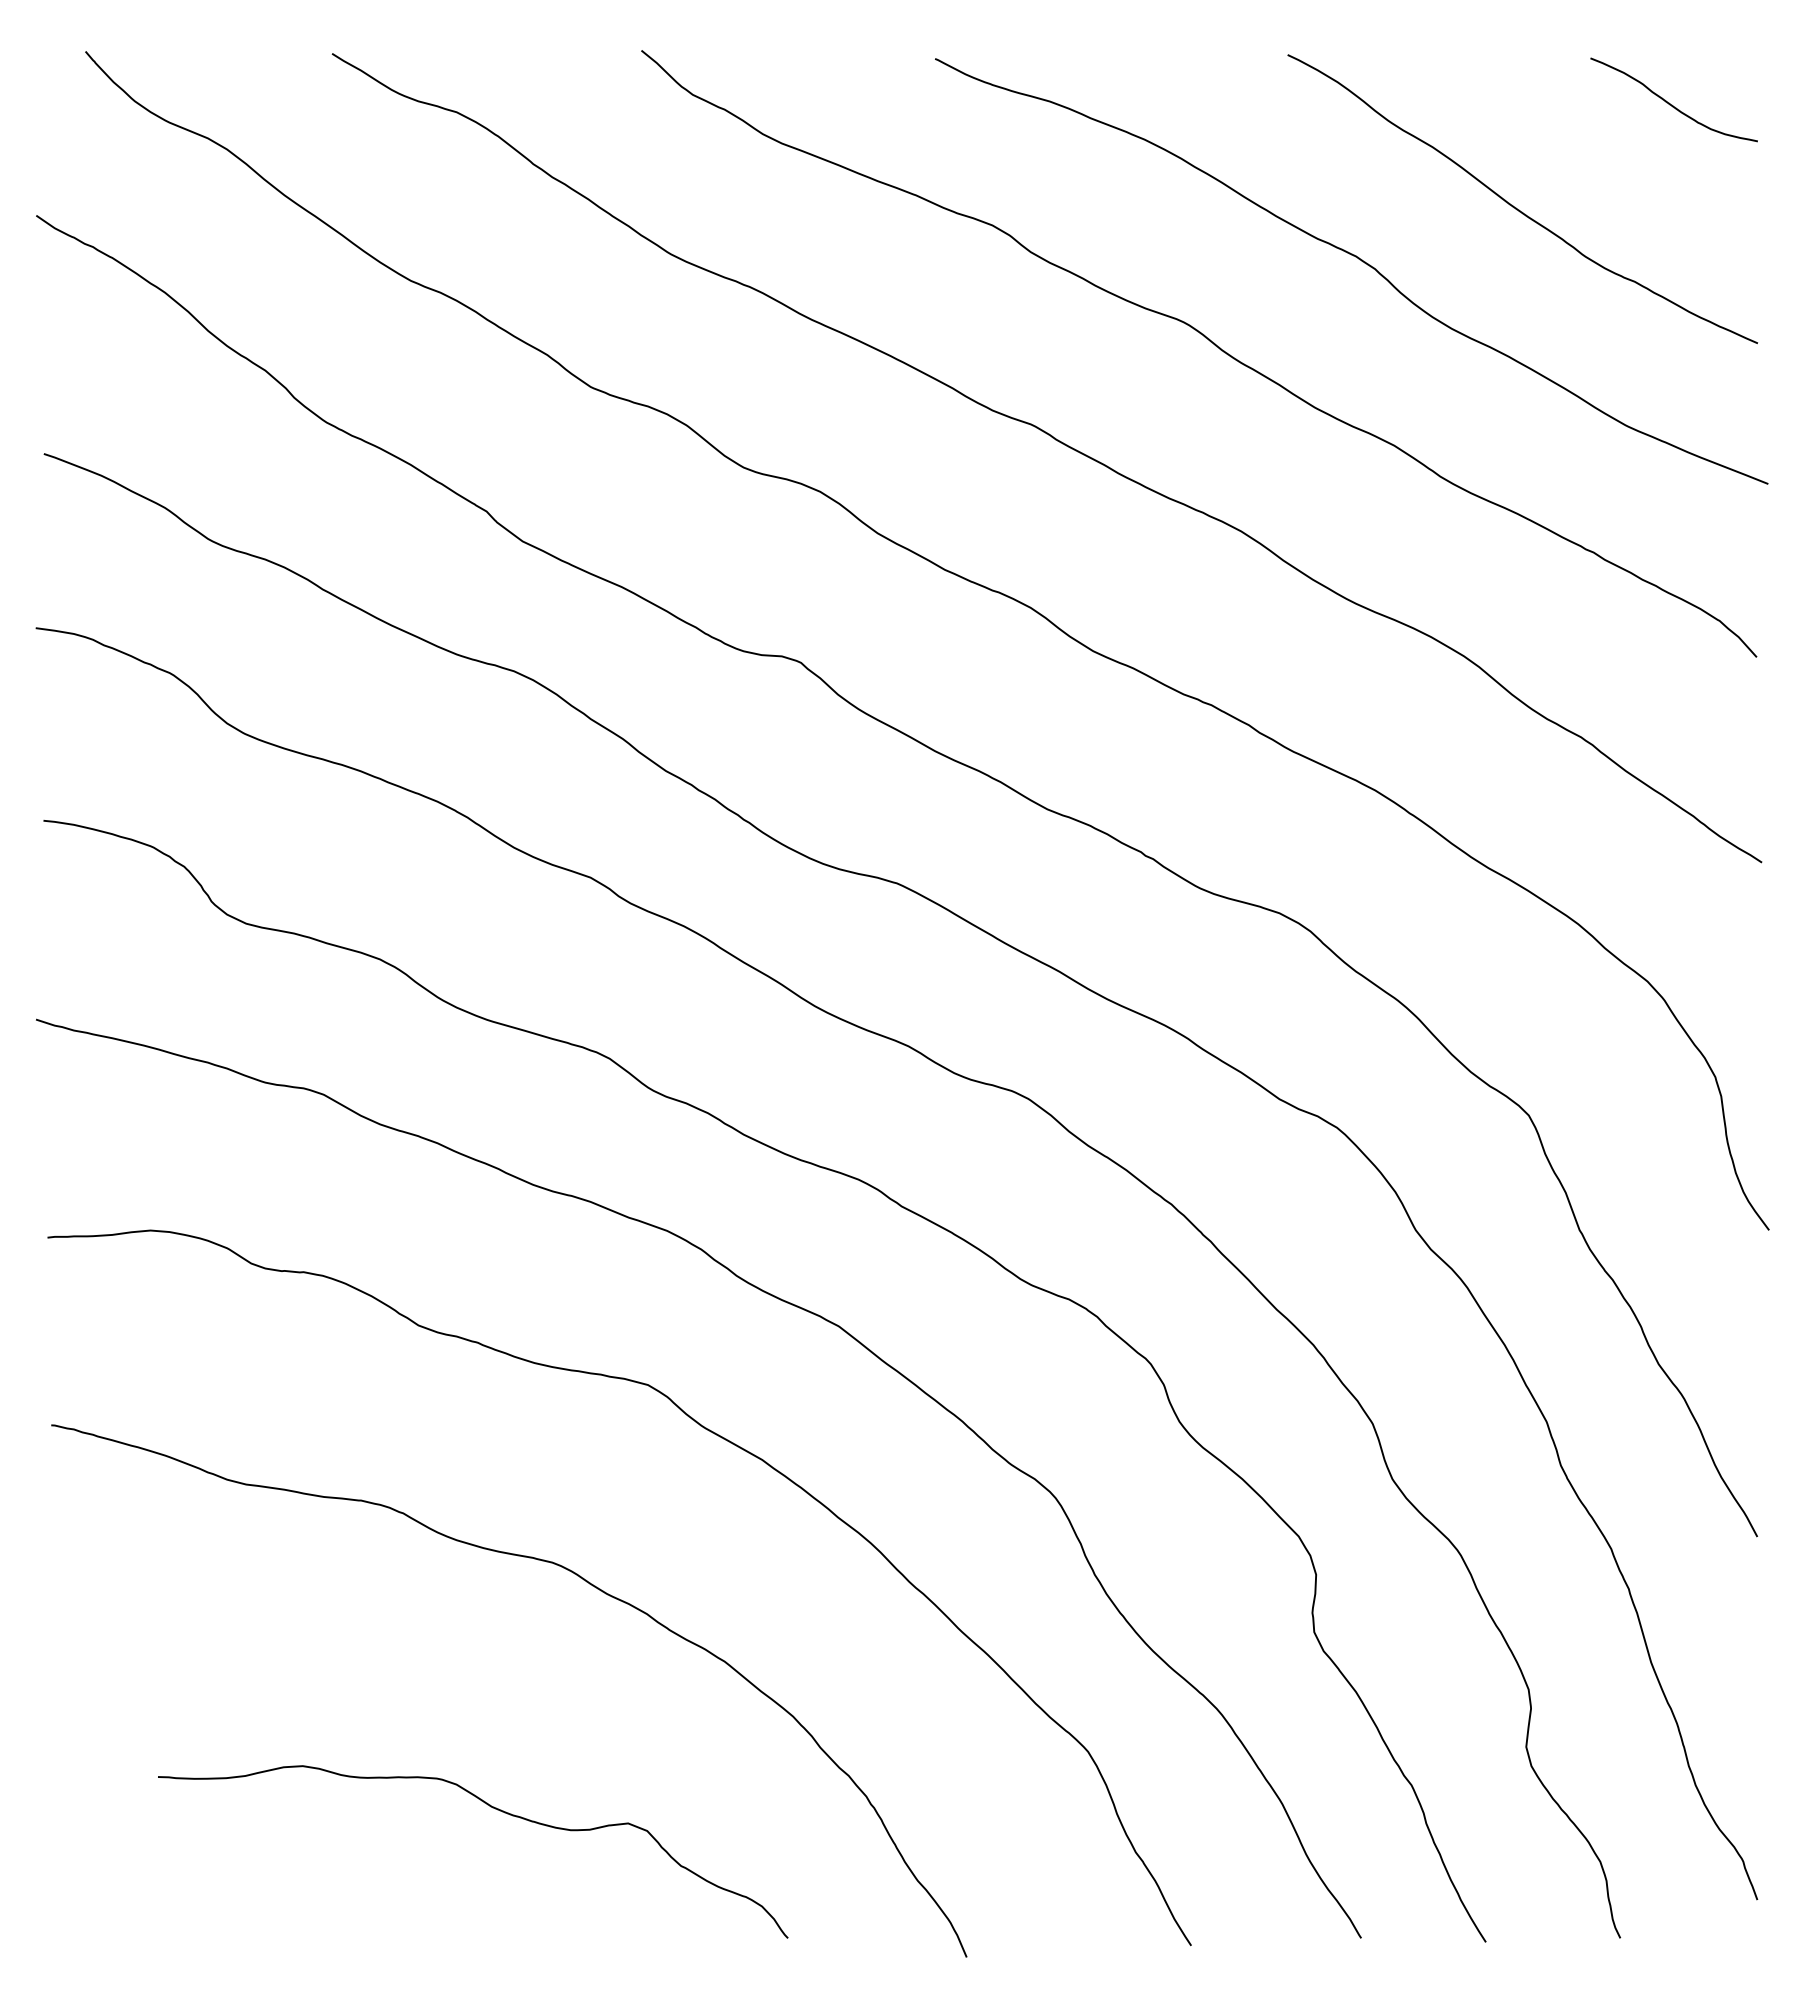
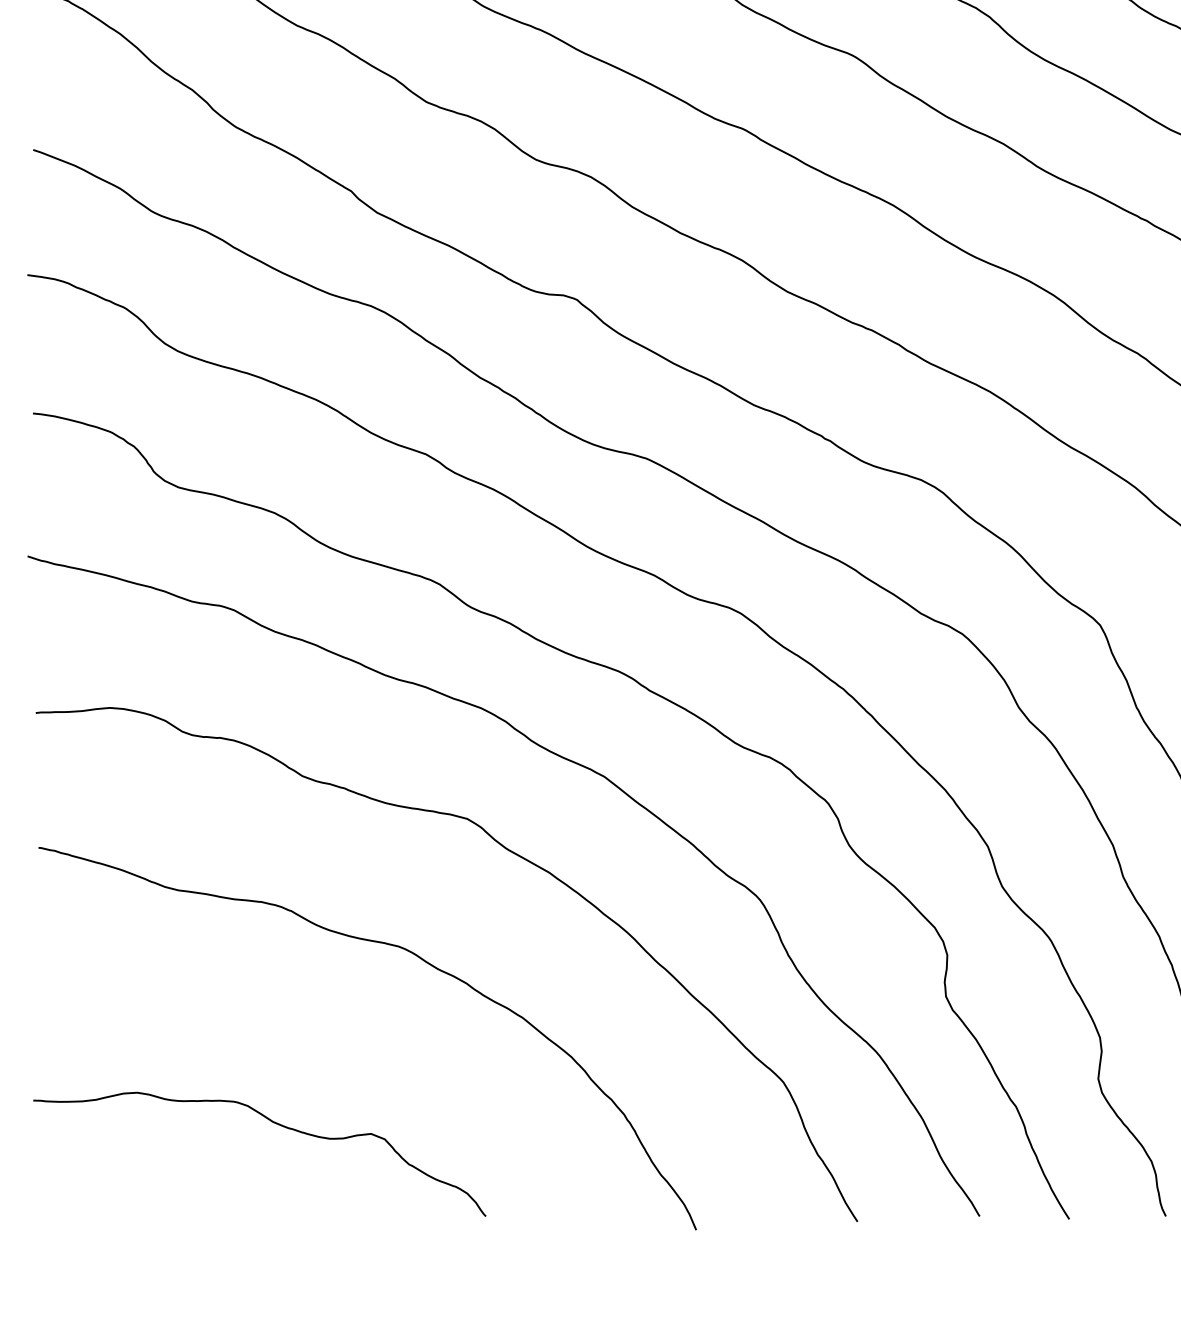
curve: (492, 1808) -> (273, 1123), moved

